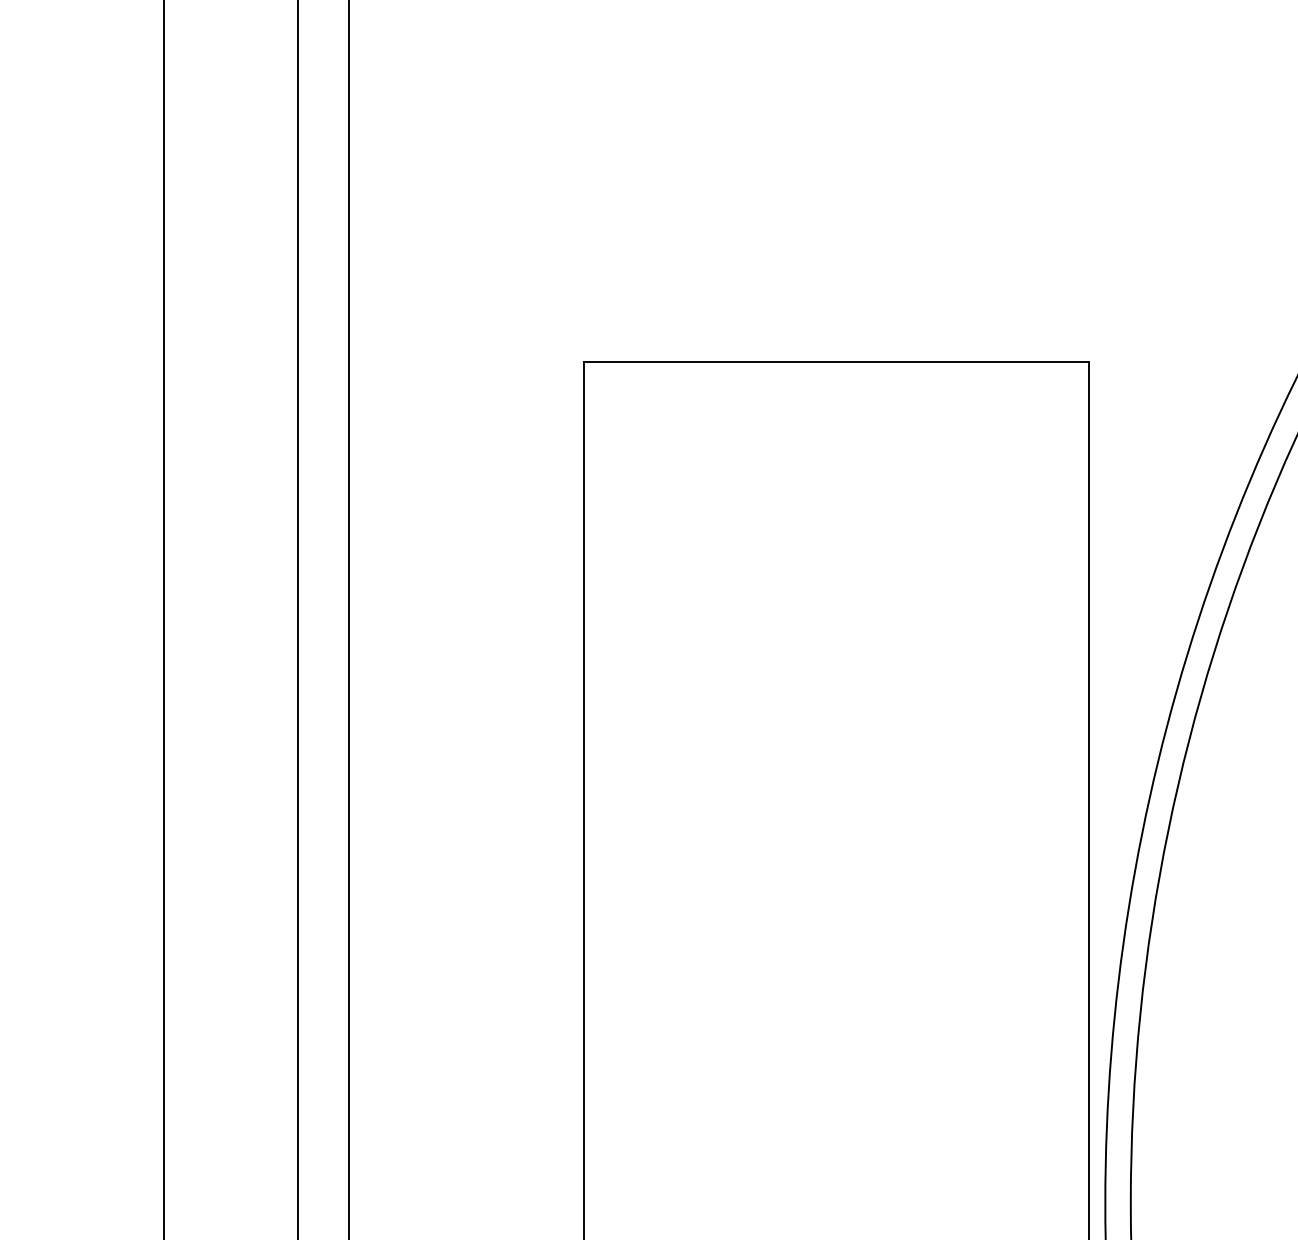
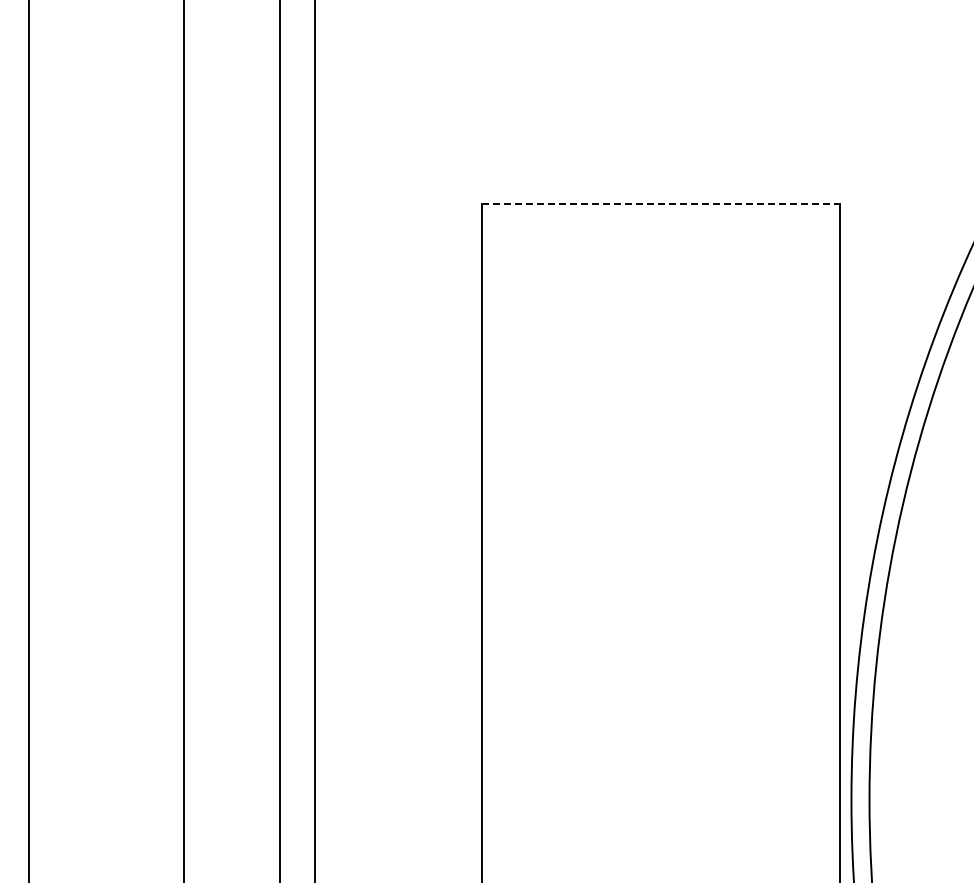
line: (835, 362) -> (660, 204), solid -> dashed

